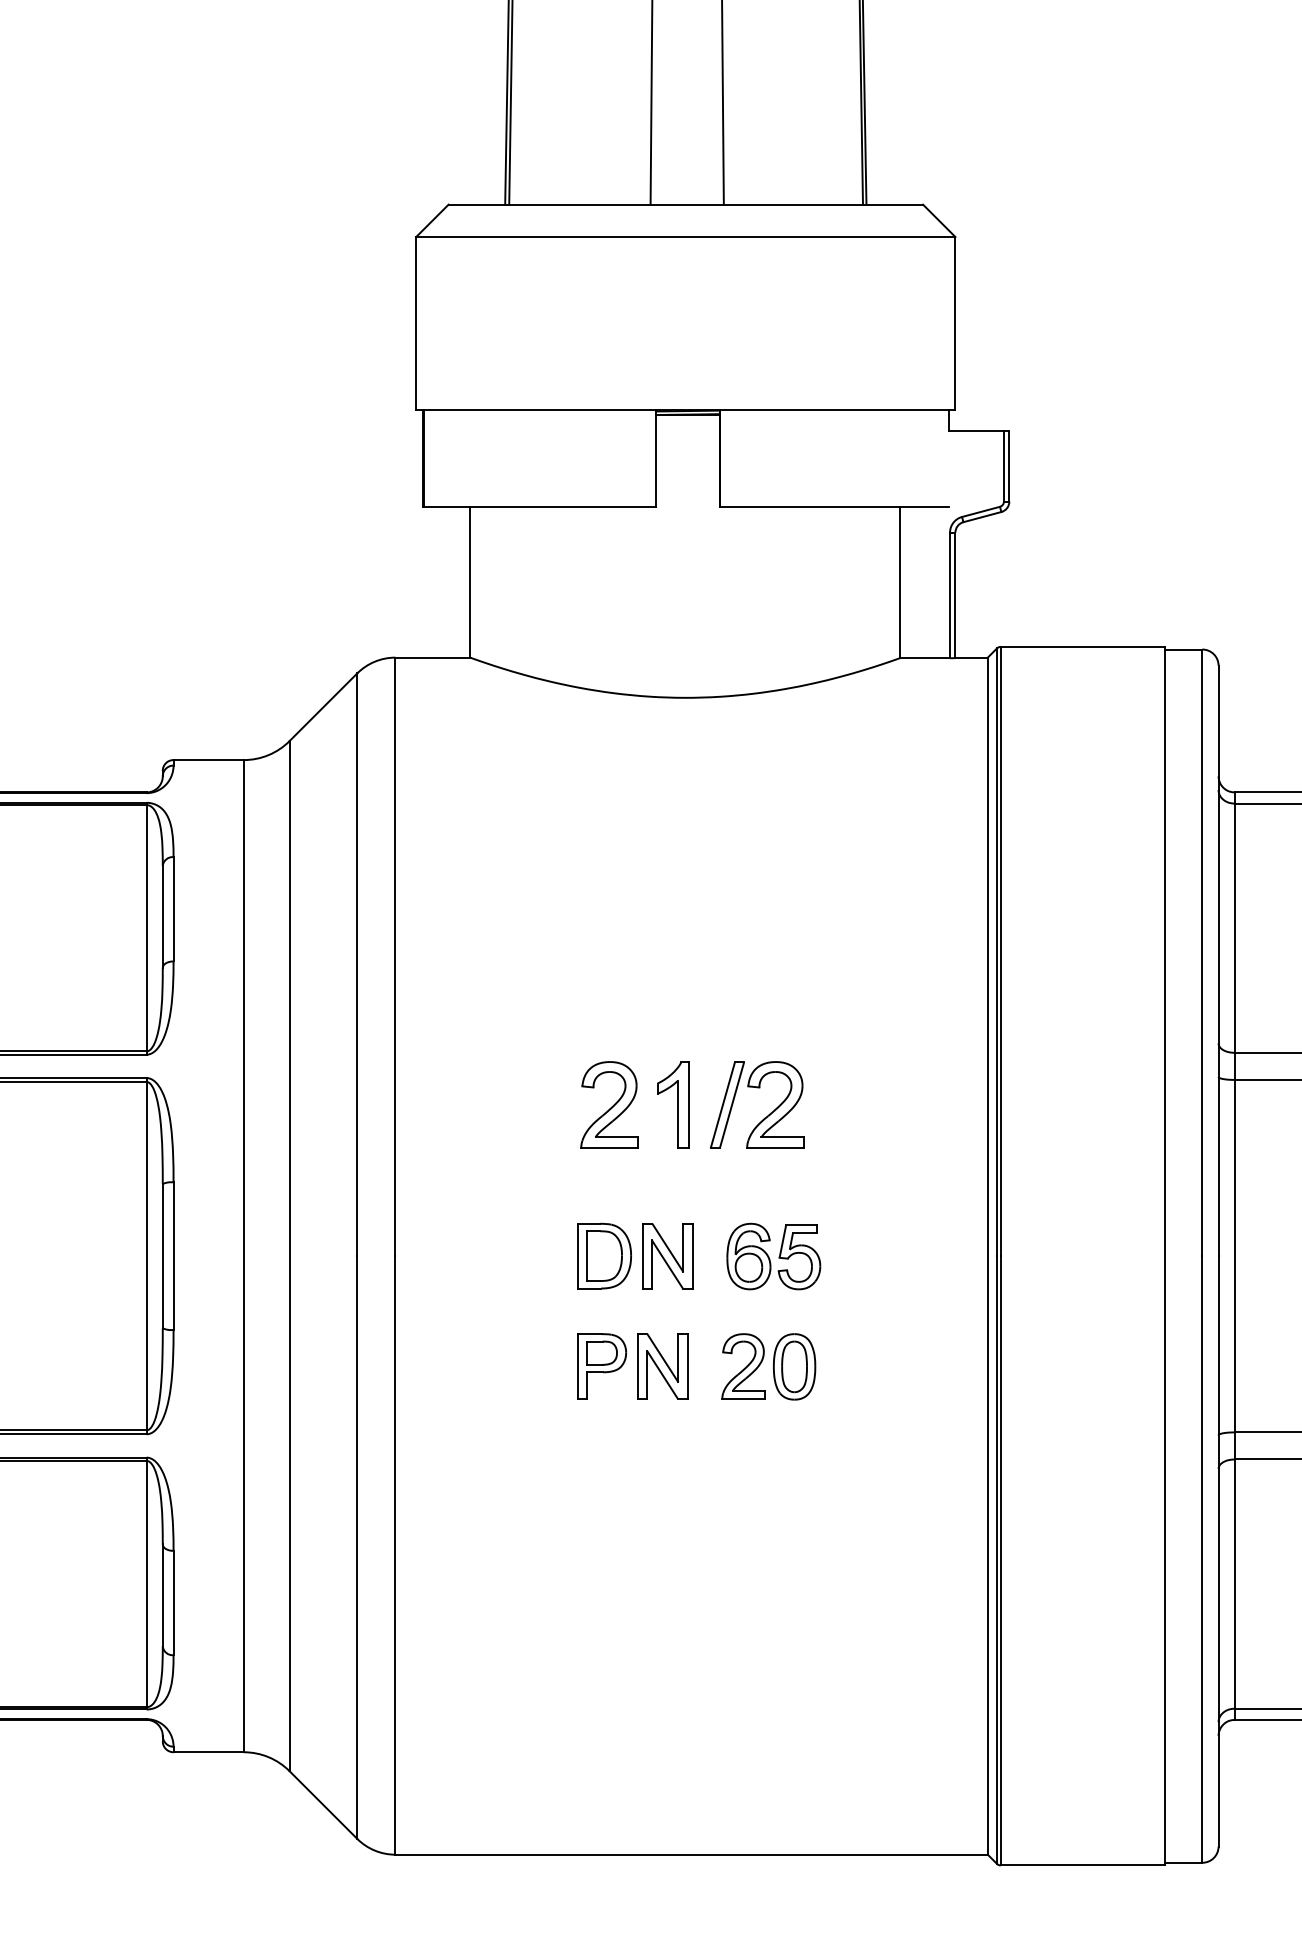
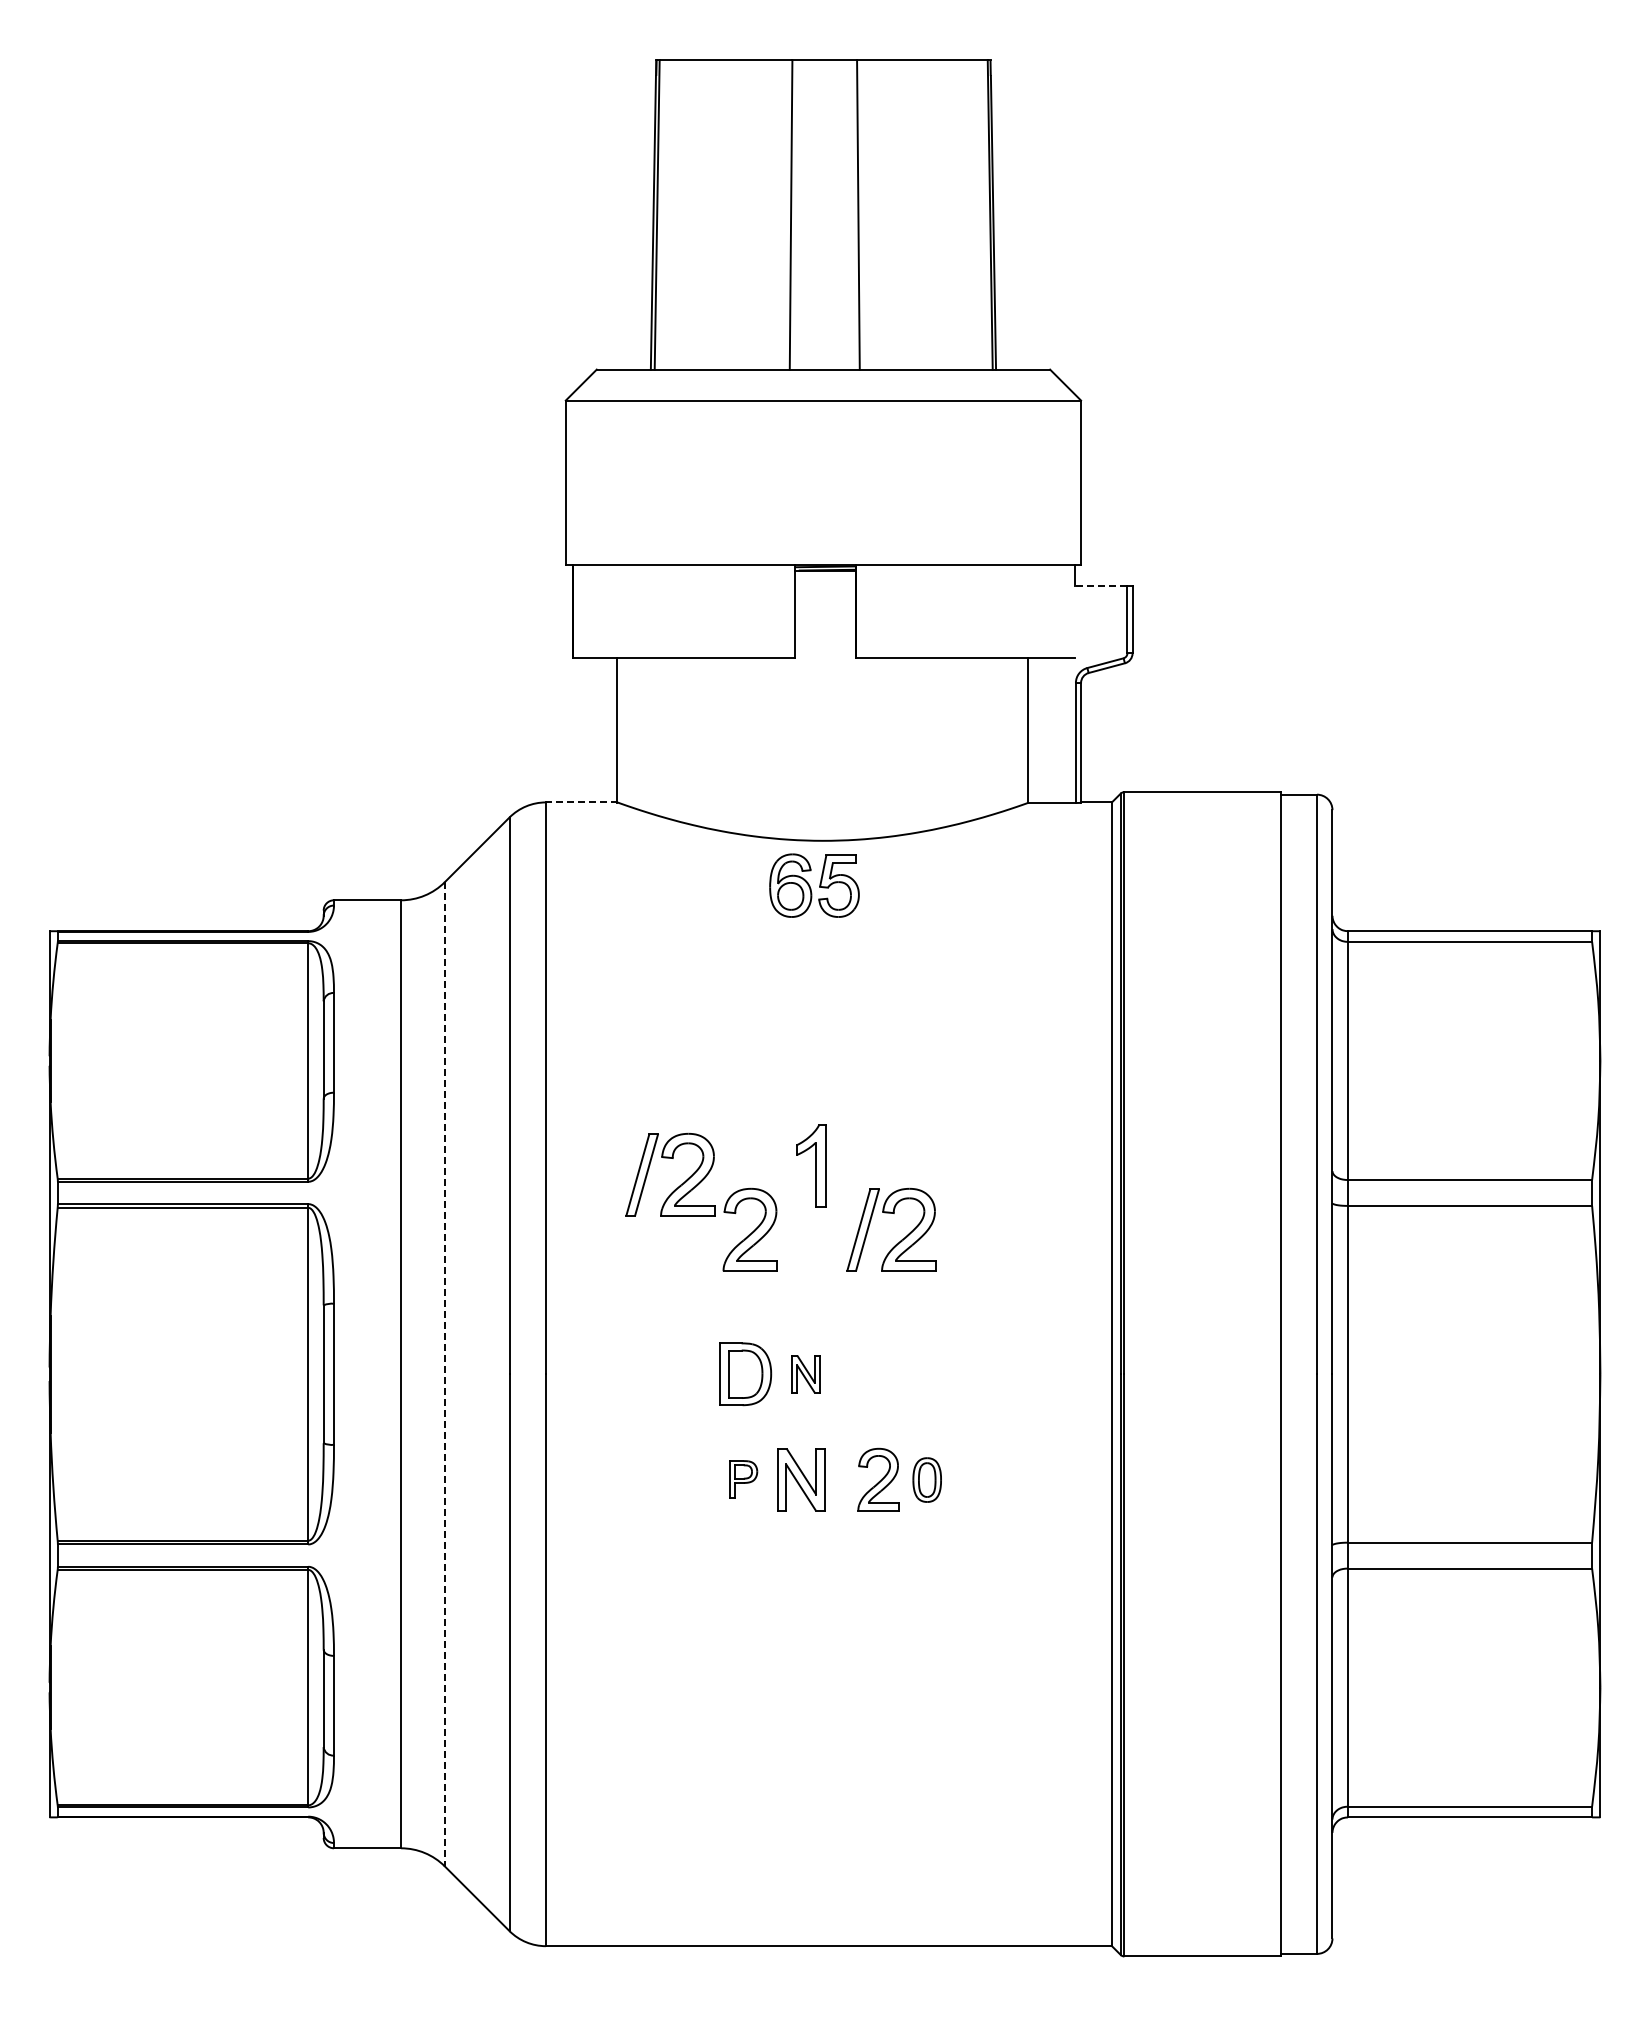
line: (975, 431) -> (1100, 586), solid -> dashed
line: (432, 657) -> (581, 802), solid -> dashed
part: (536, 1057) -> (680, 1184), added
part: (673, 1104) -> (811, 1165), moved
part: (667, 1255) -> (805, 1373), size x0.6
line: (289, 1256) -> (444, 1374), solid -> dashed
part: (773, 1256) -> (814, 885), moved
part: (602, 1366) -> (743, 1479), size x0.6
part: (793, 1366) -> (926, 1479), size x0.7

